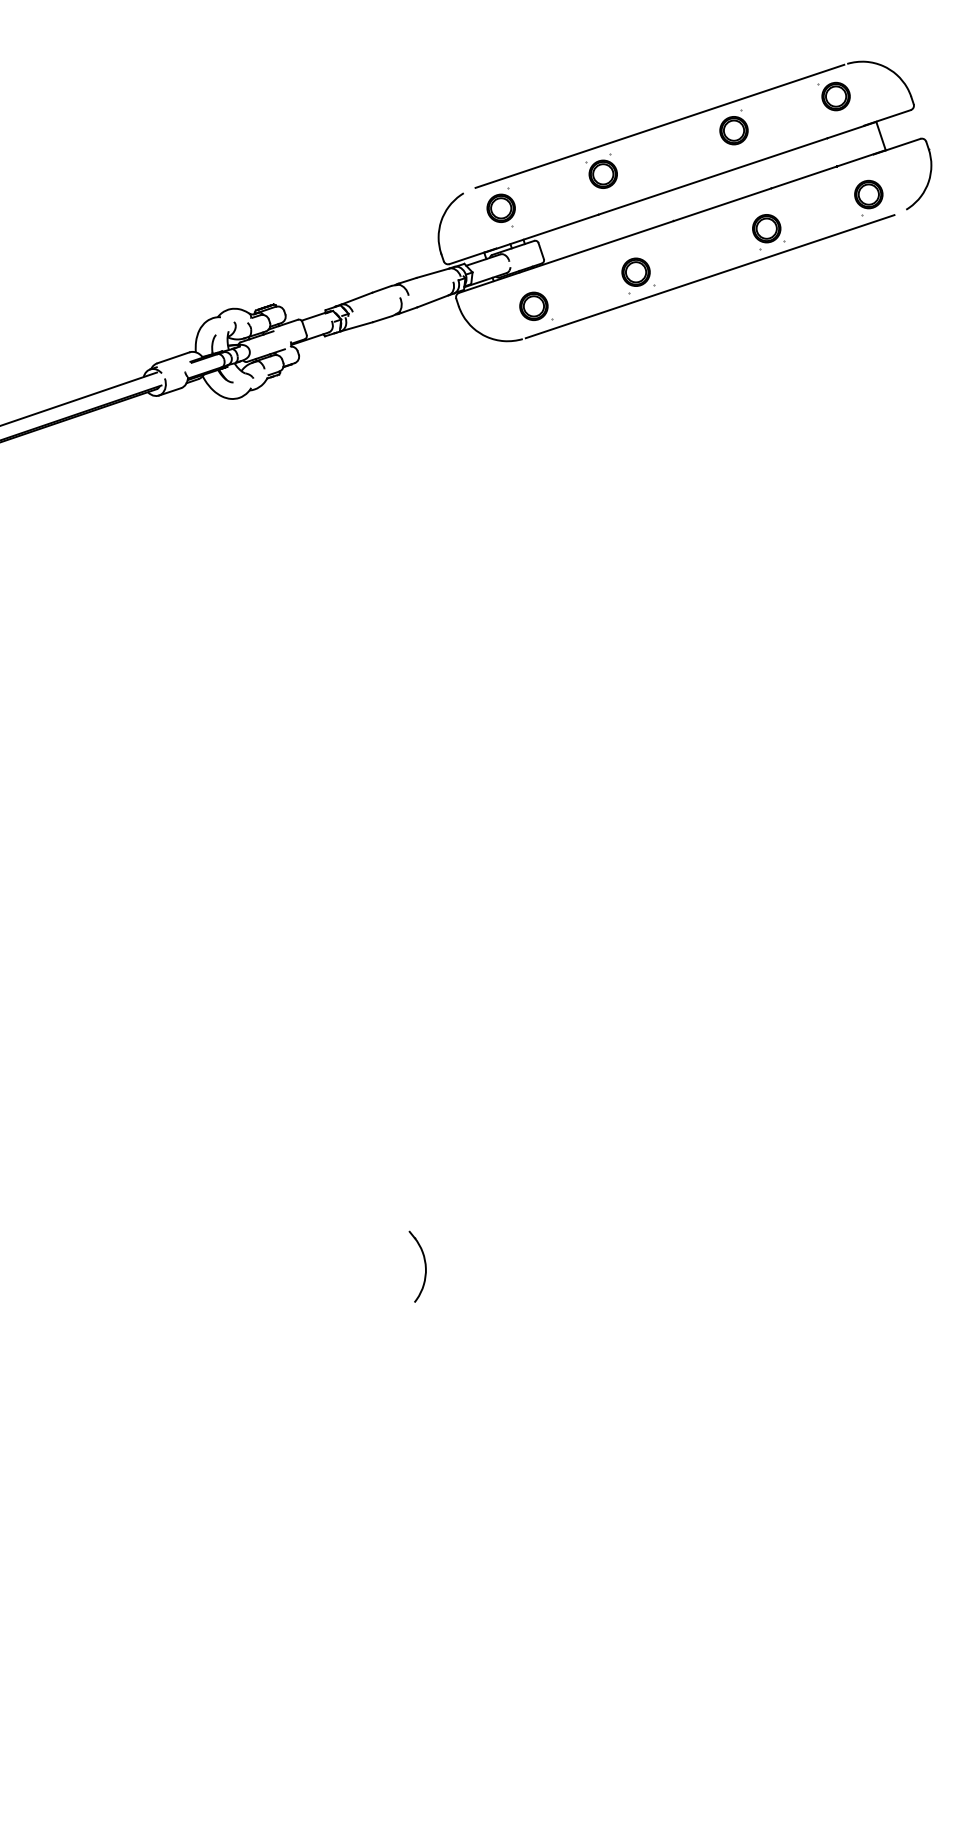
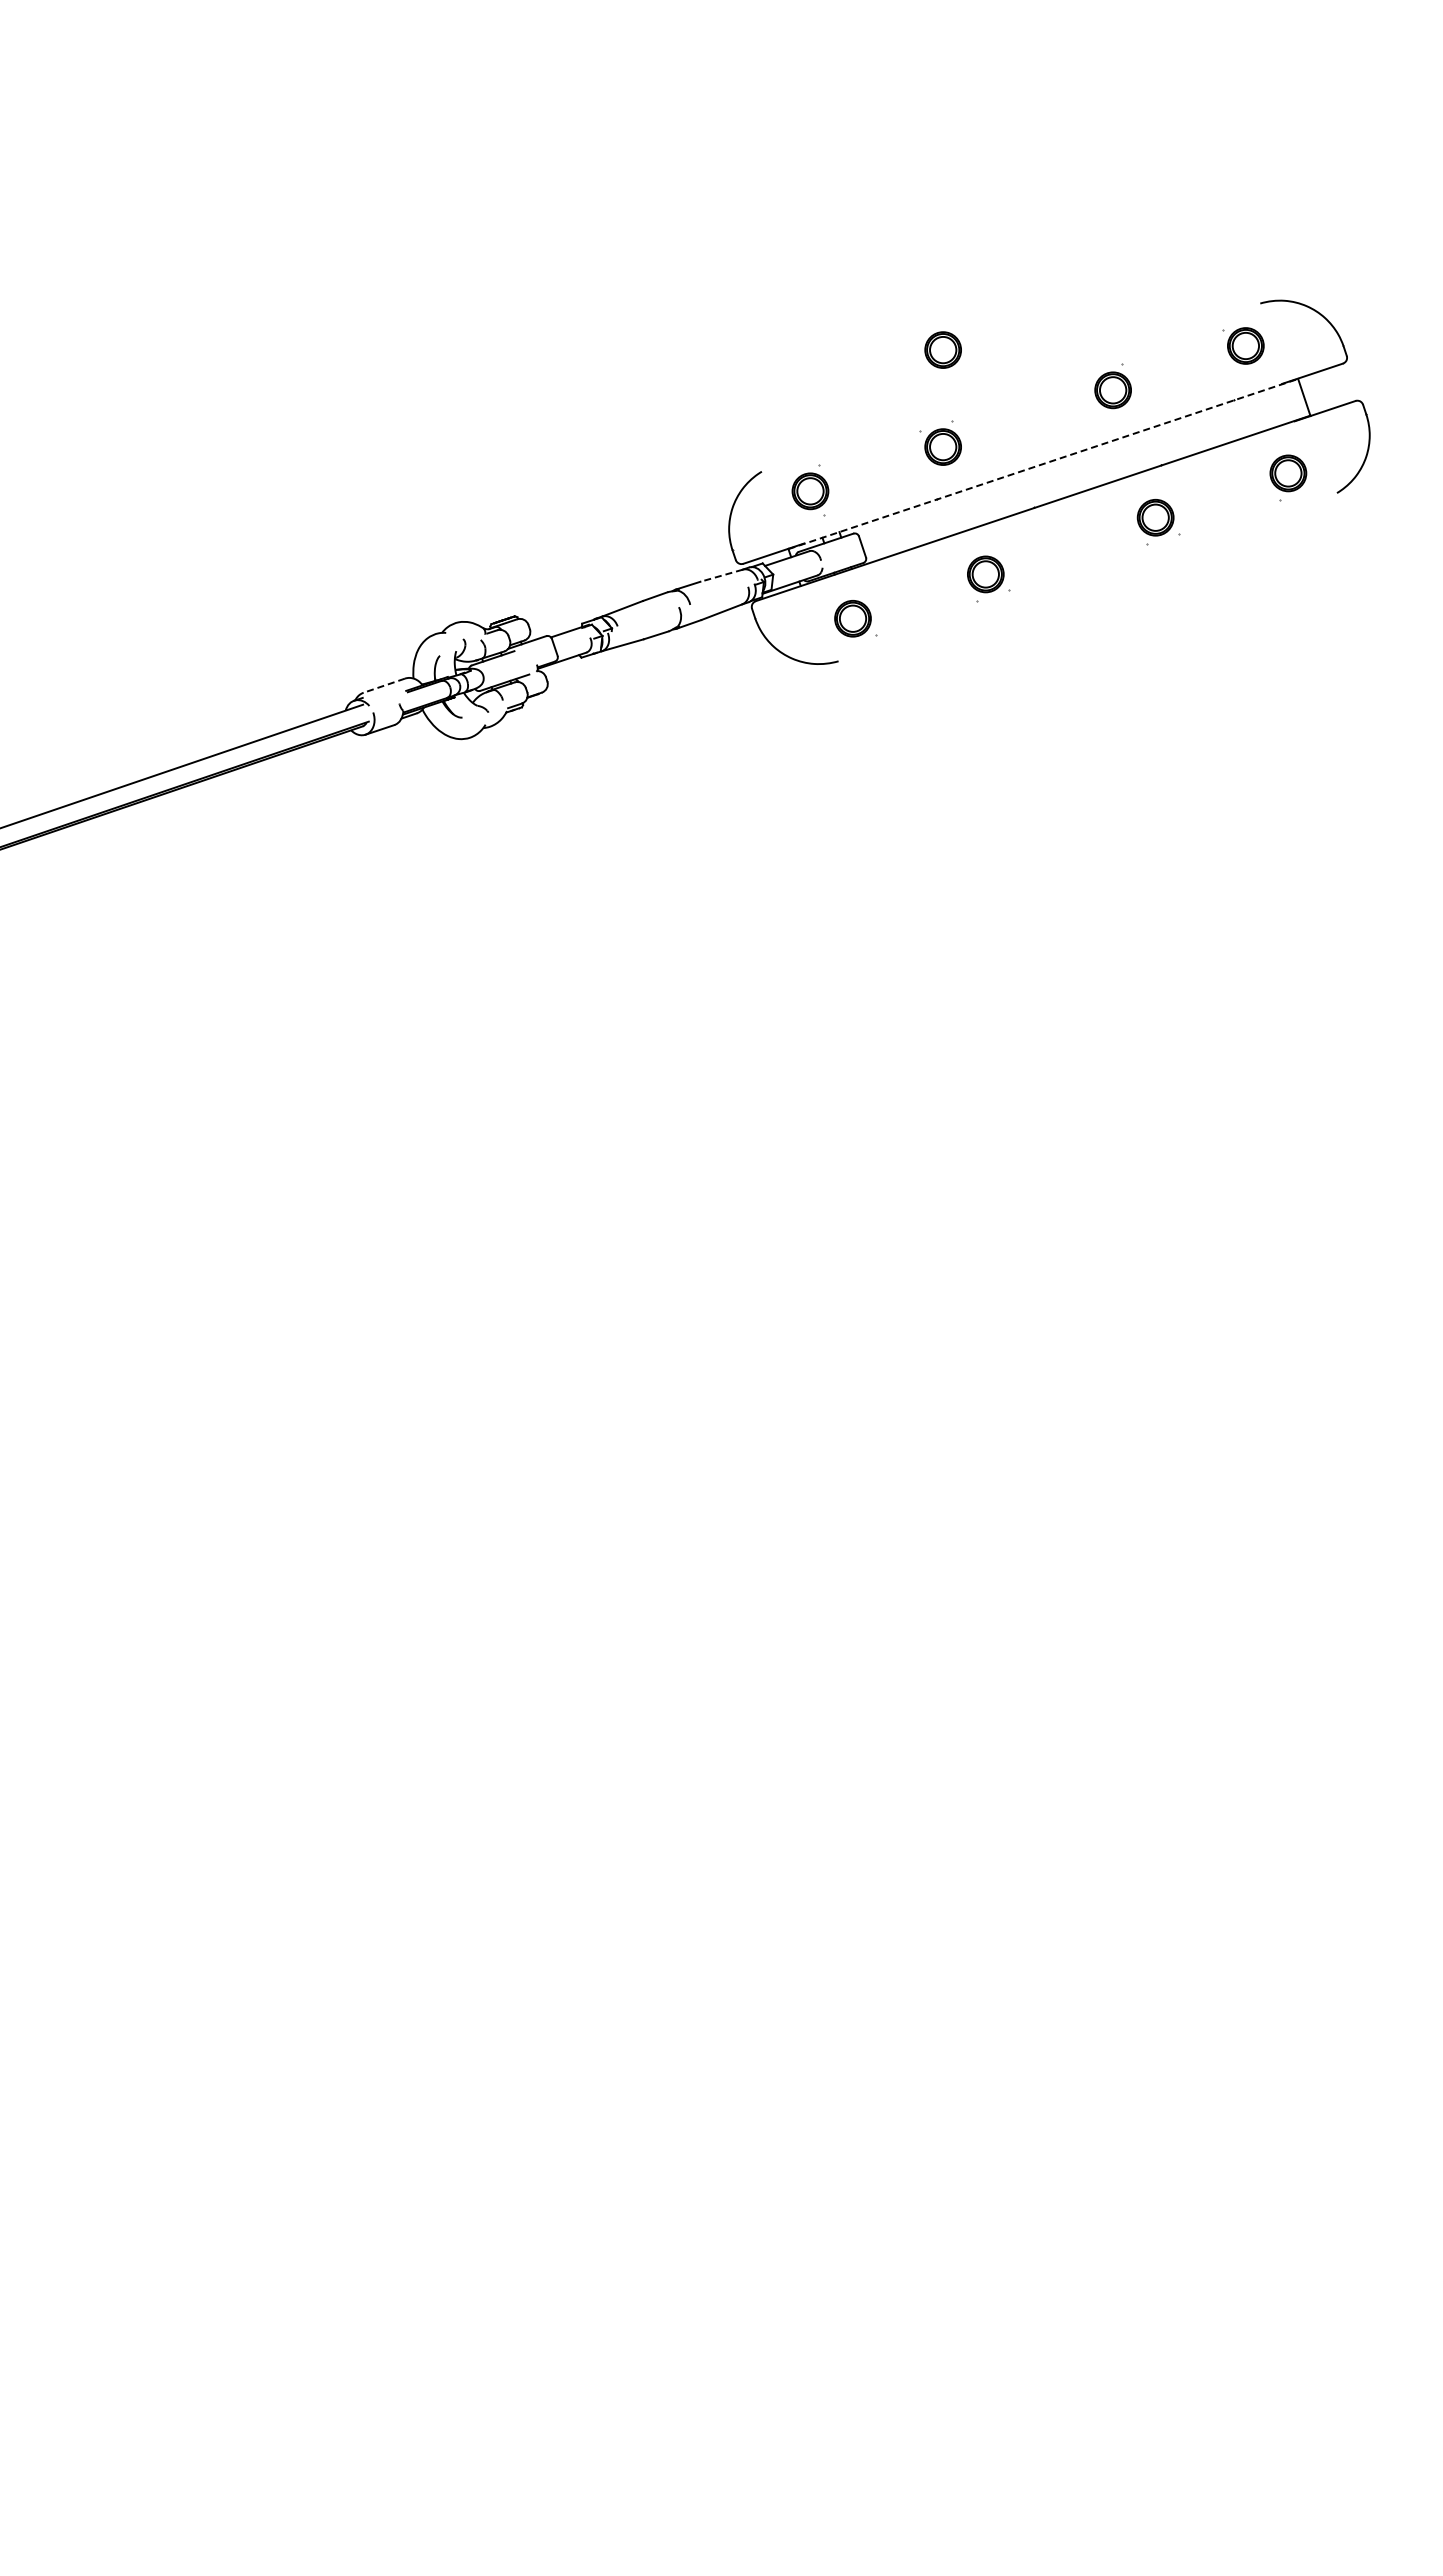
part: (602, 99) -> (942, 349), added
line: (659, 126) -> (1016, 384), removed
line: (680, 187) -> (1043, 464), solid -> dashed
line: (432, 273) -> (721, 575), solid -> dashed
line: (709, 276) -> (1081, 580), removed
line: (173, 357) -> (384, 685), solid -> dashed
part: (425, 1266) -> (711, 1867), removed

